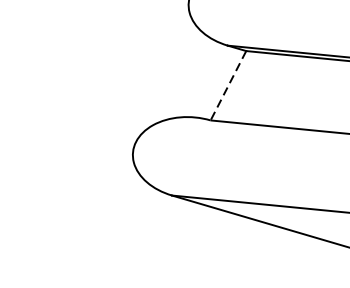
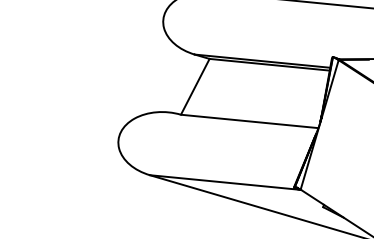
line: (228, 86) -> (195, 87), dashed -> solid

